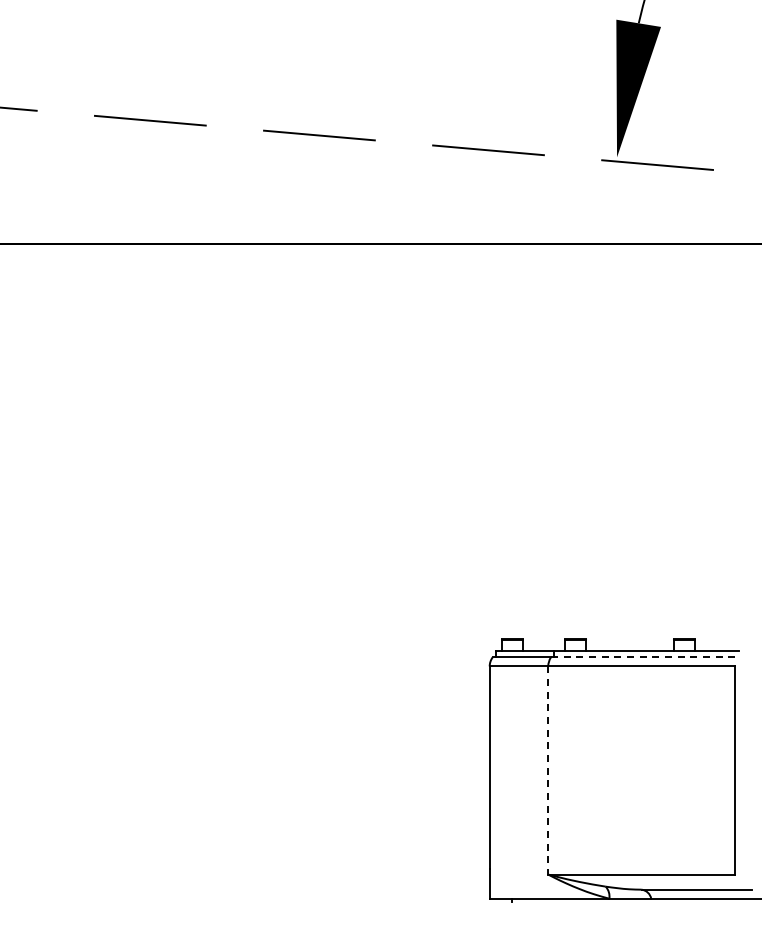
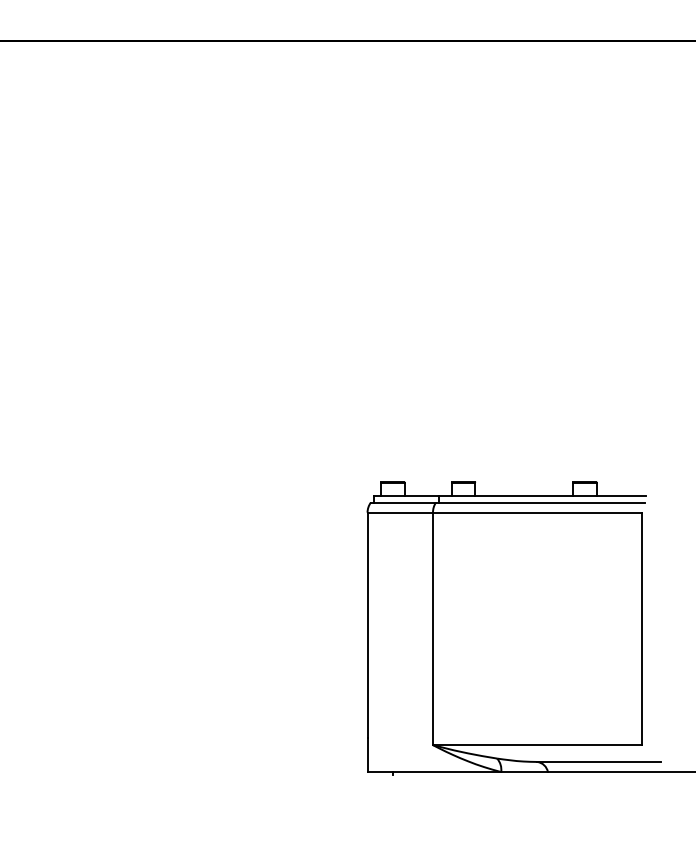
line: (644, 657) -> (540, 502), dashed -> solid
line: (548, 771) -> (433, 629), dashed -> solid

